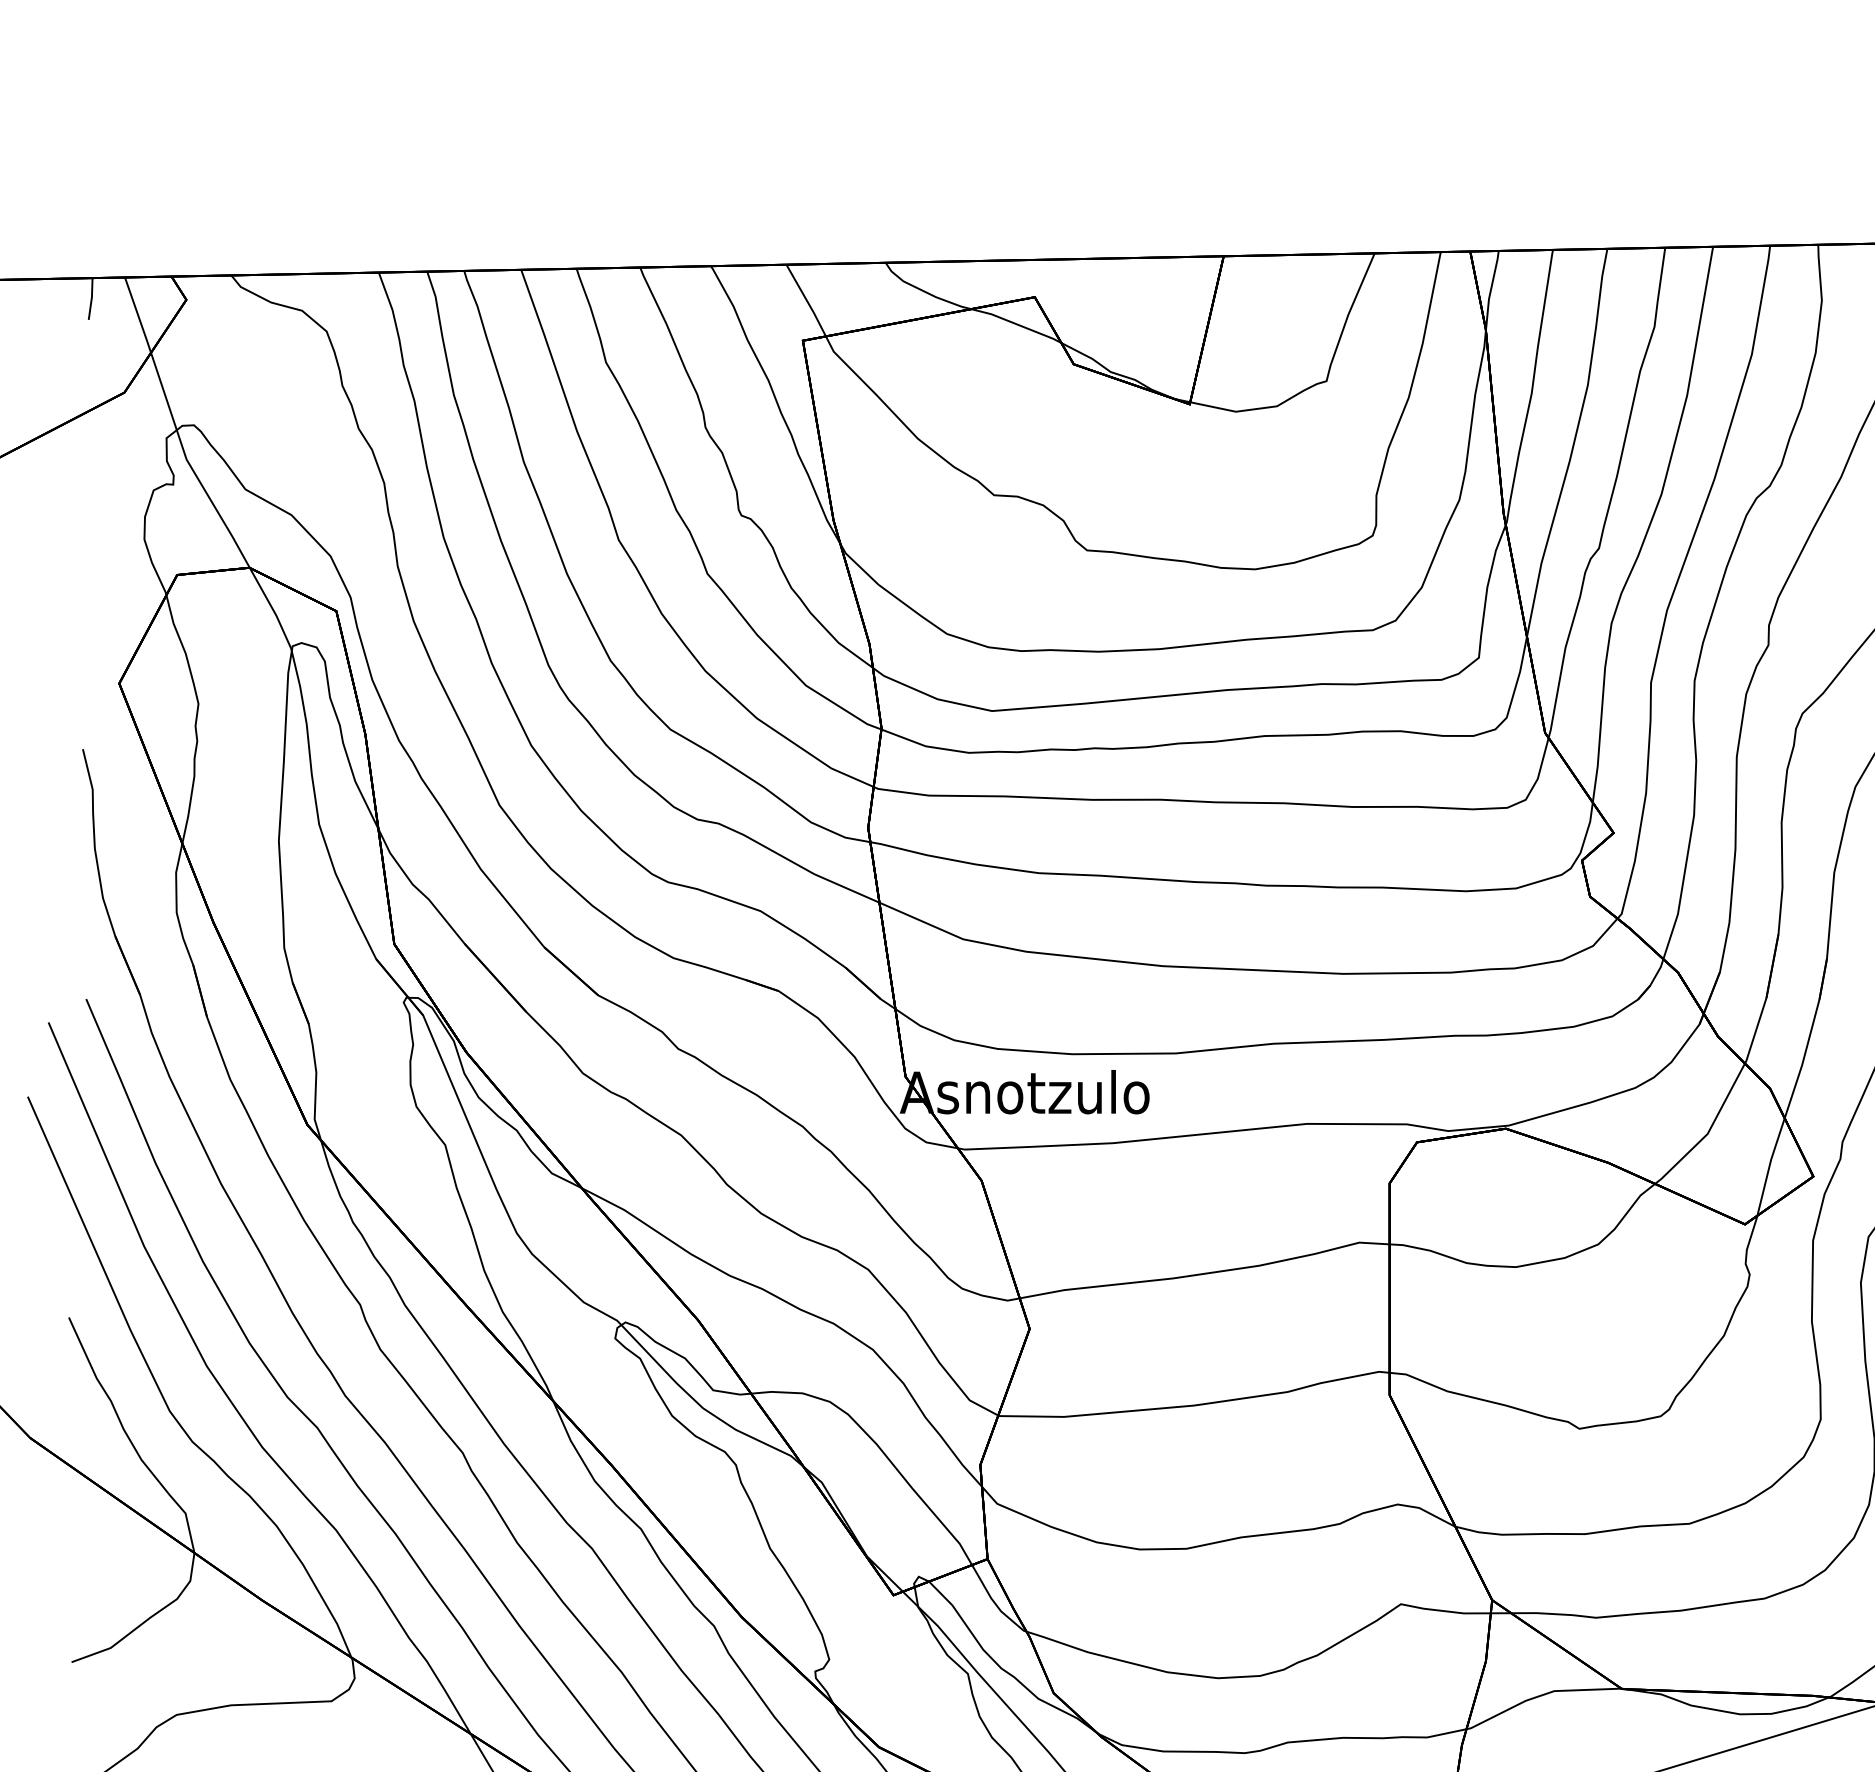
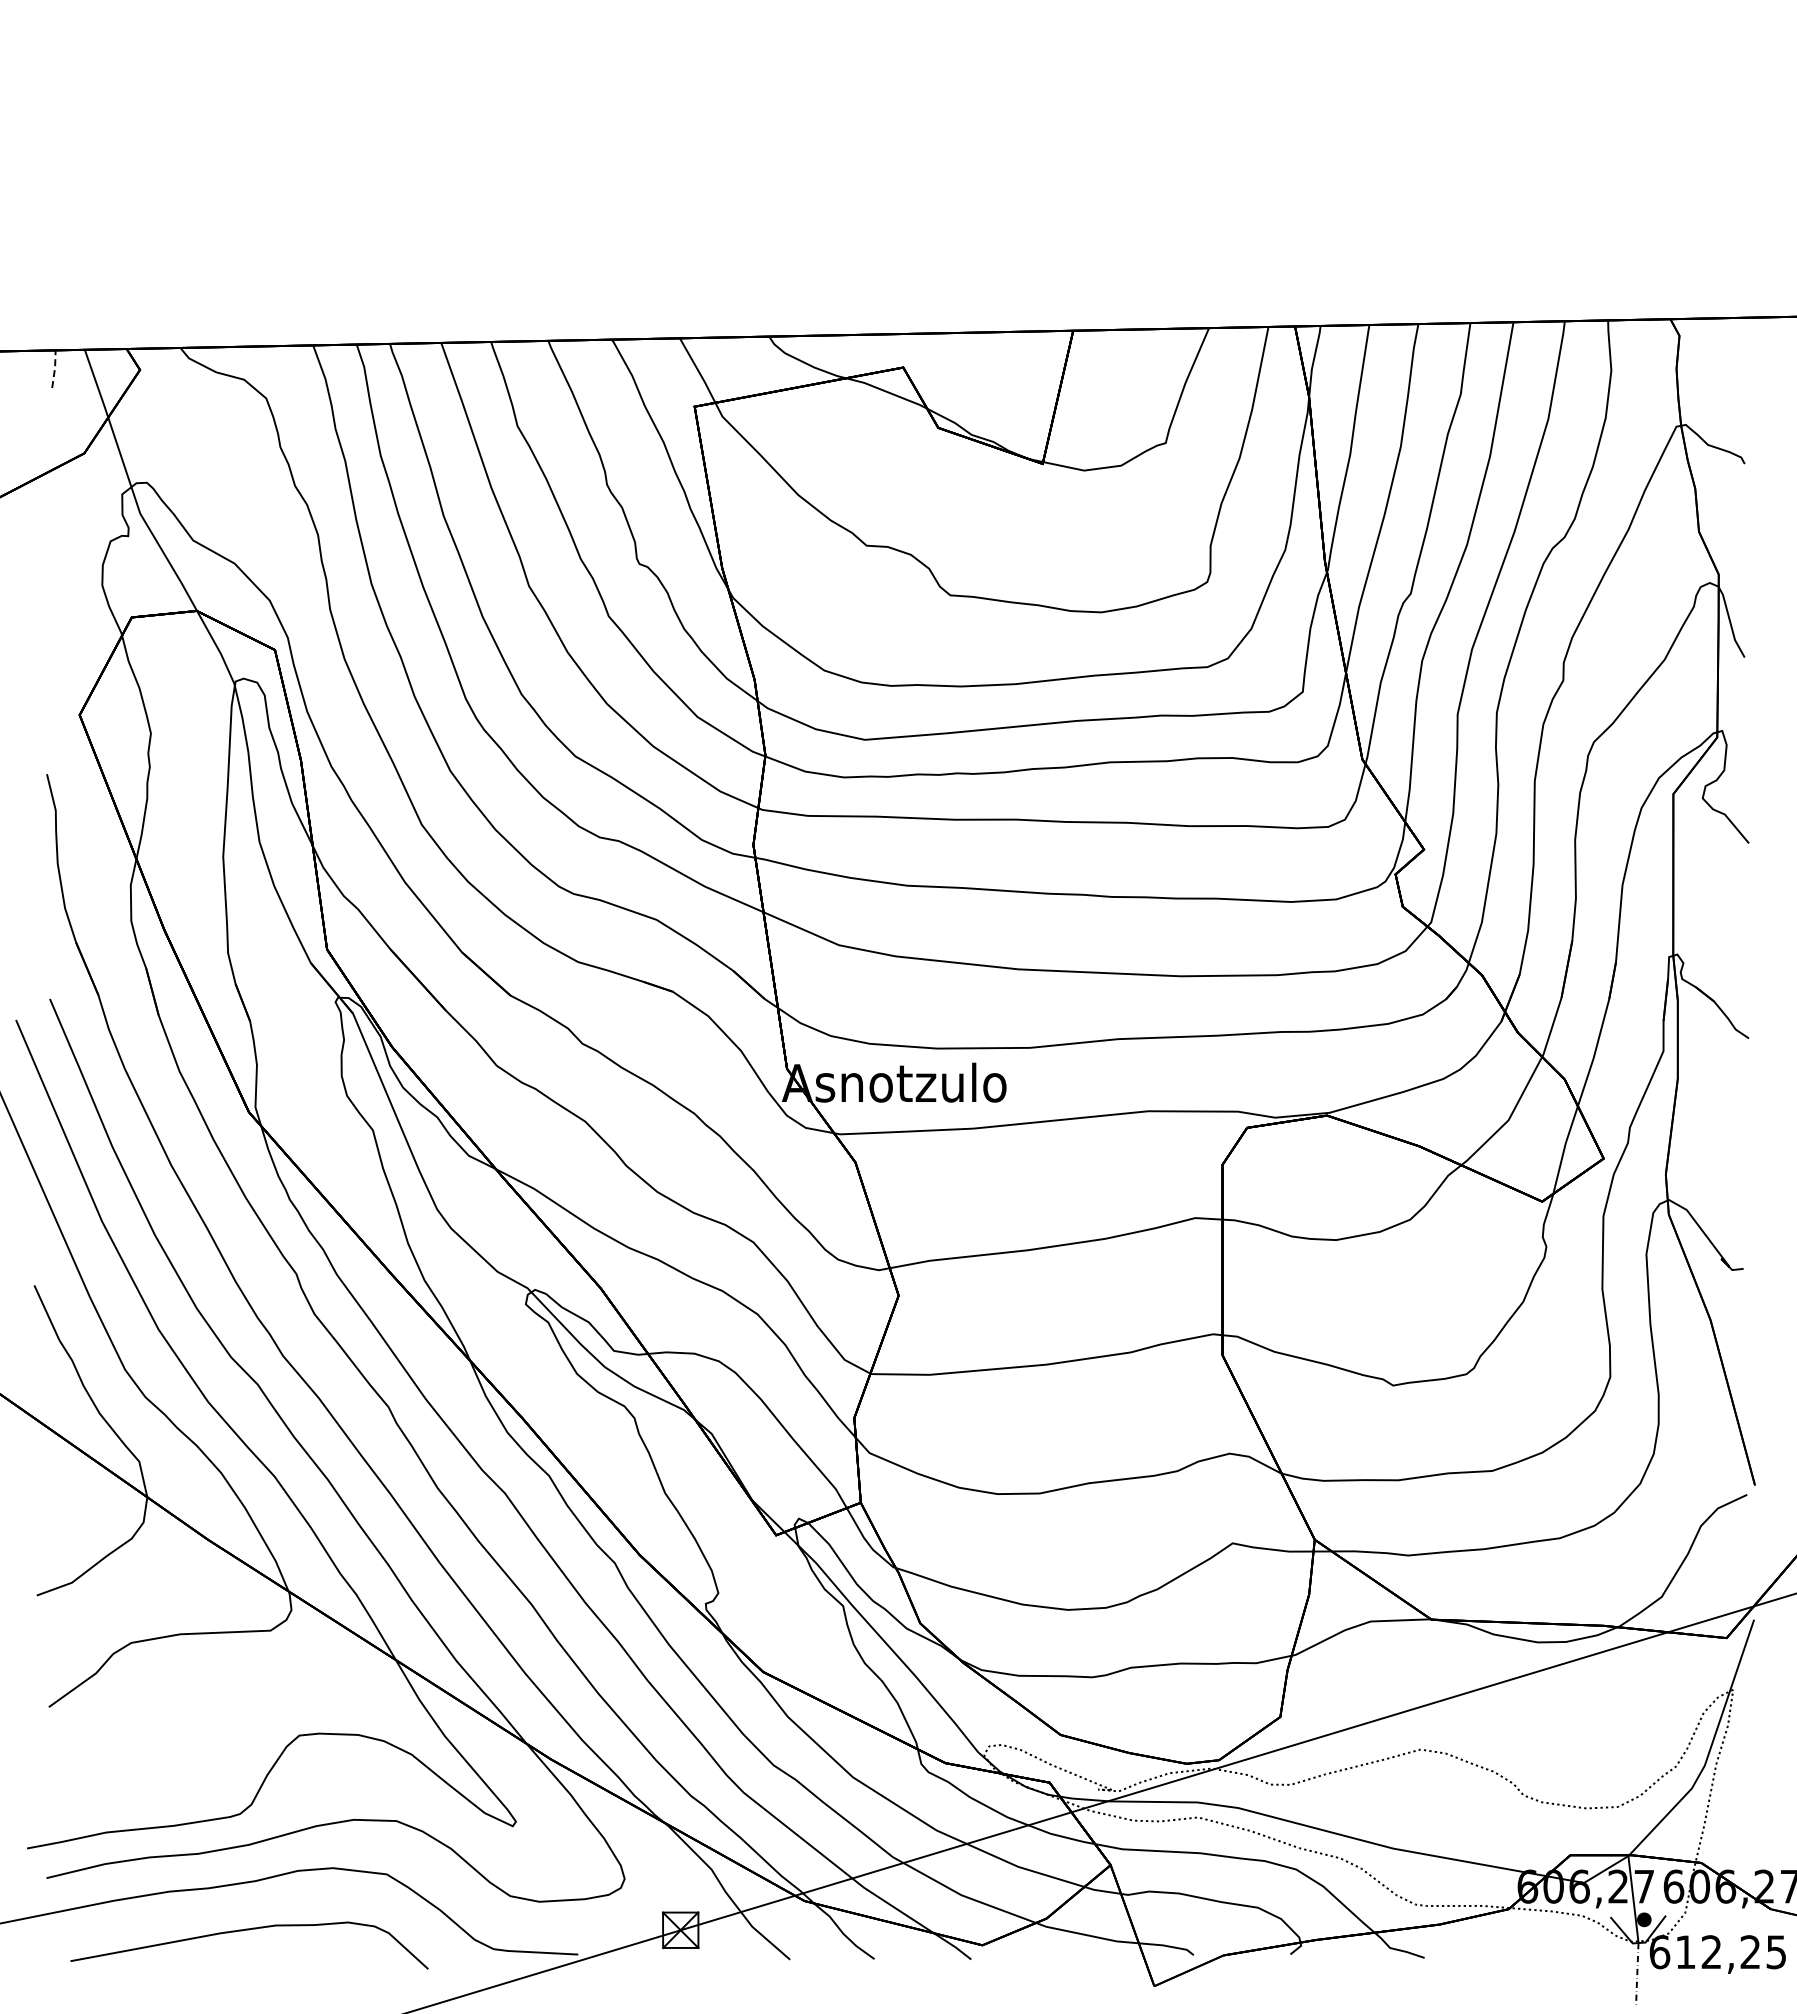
line: (91, 298) -> (54, 368), solid -> dashed

